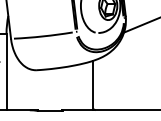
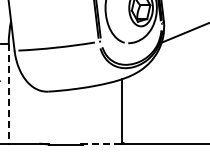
line: (6, 71) -> (8, 93), solid -> dashed
line: (78, 110) -> (102, 143), solid -> dashed

